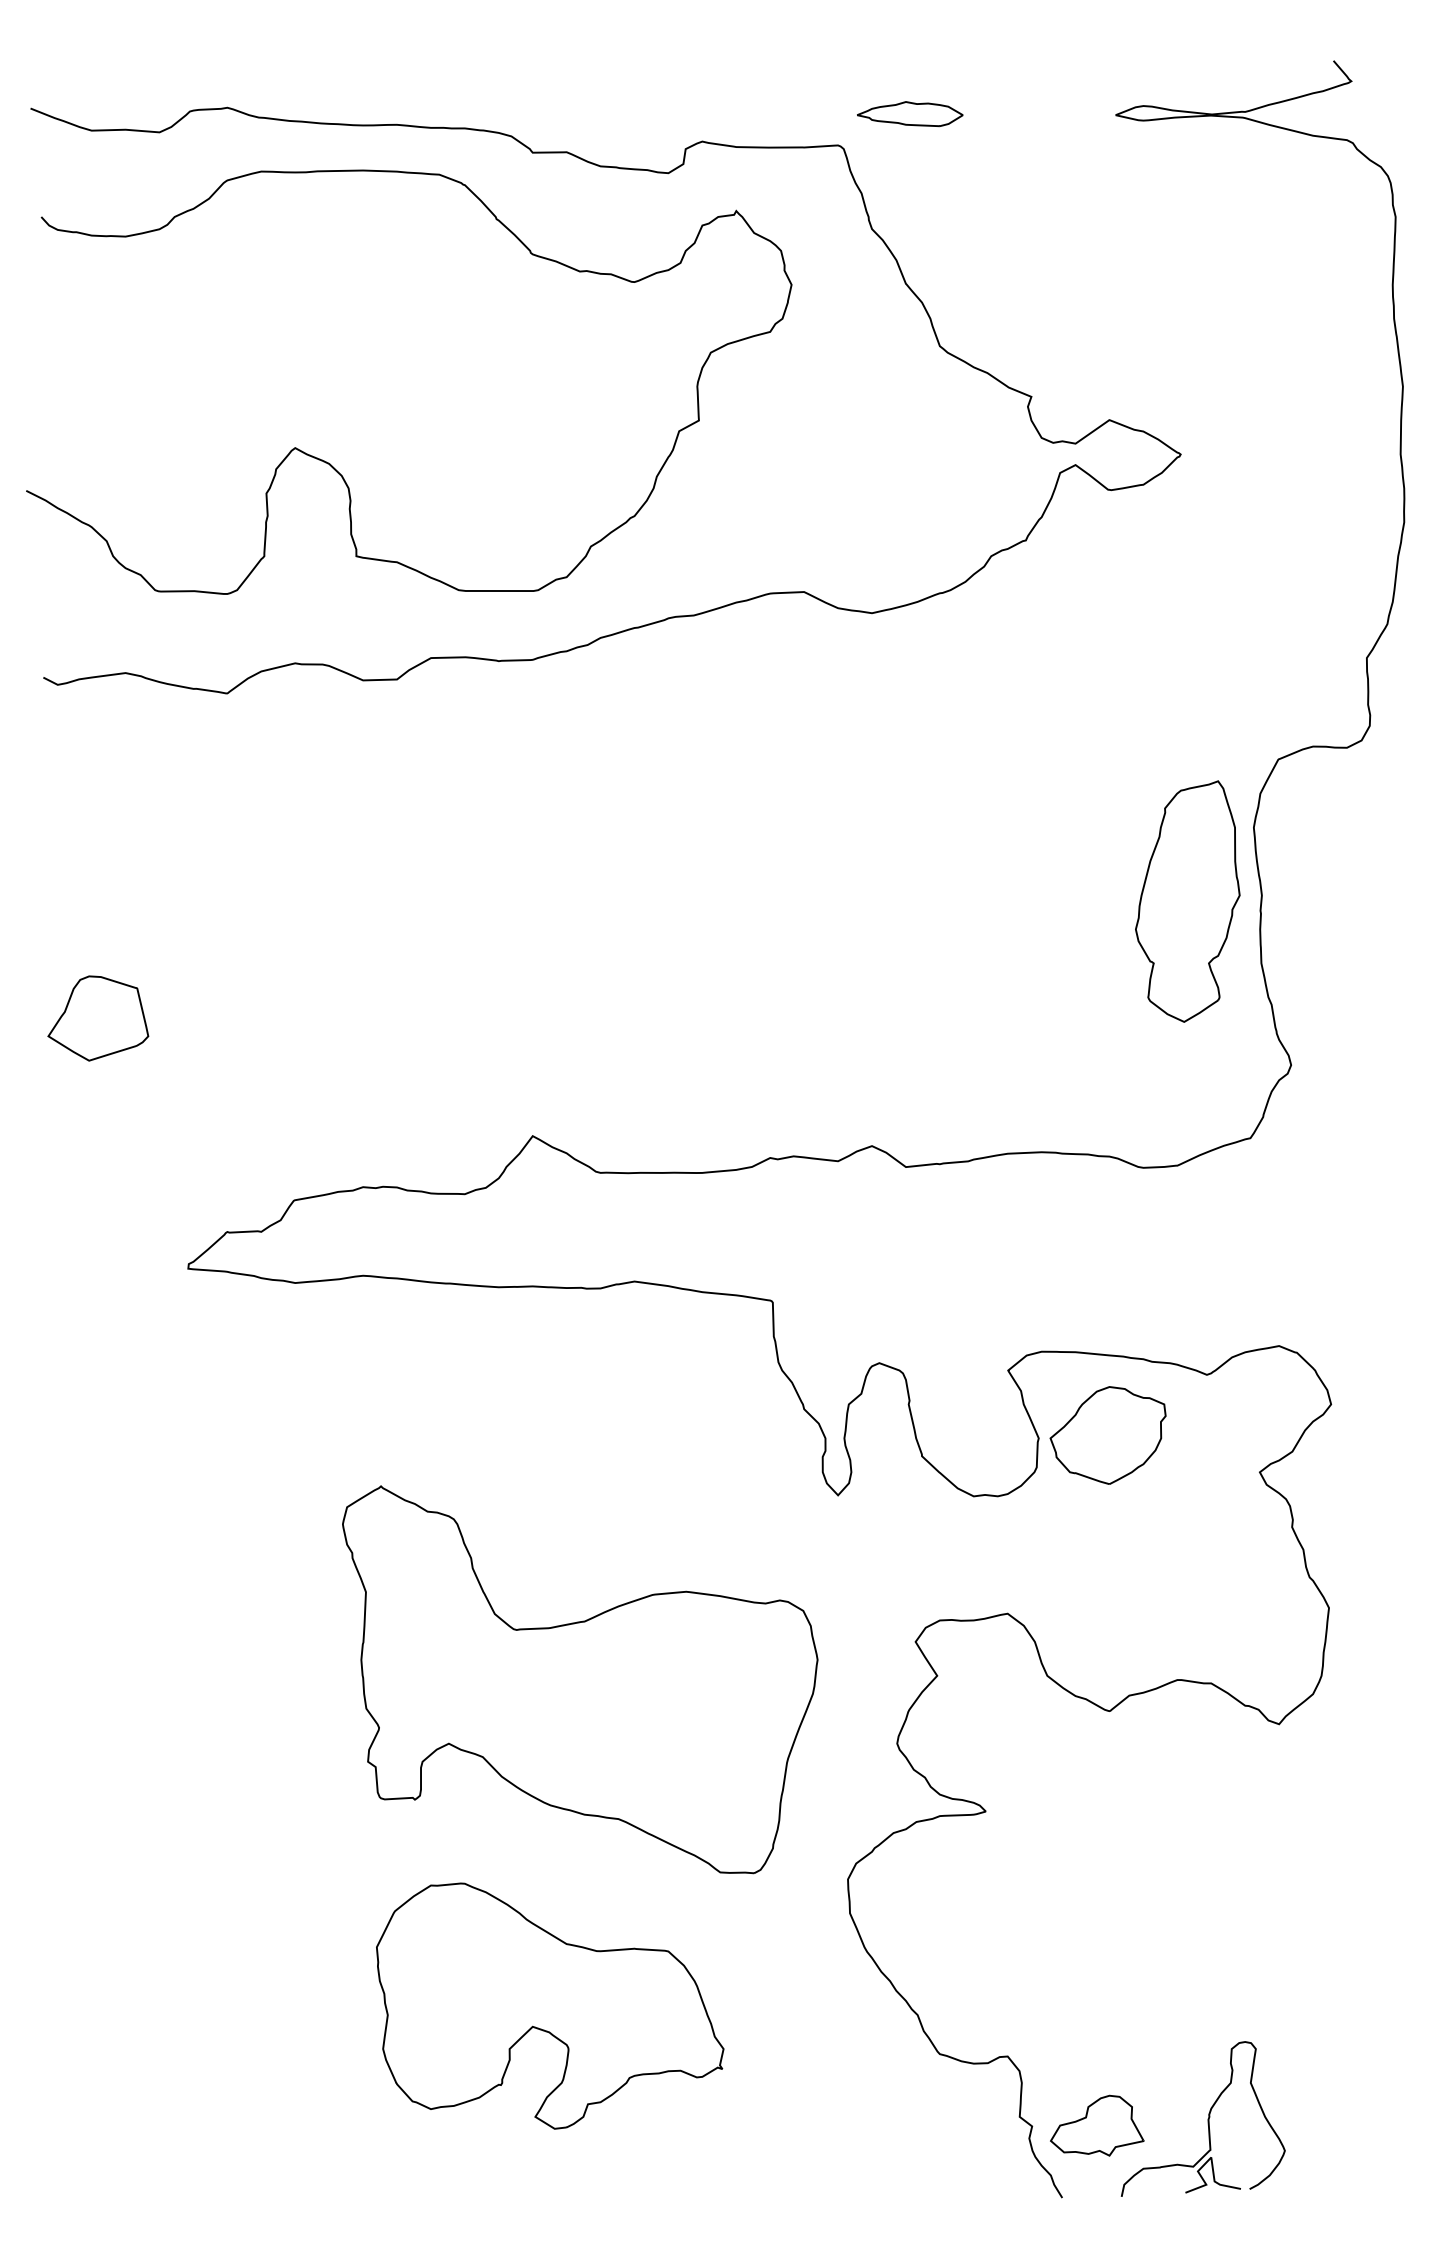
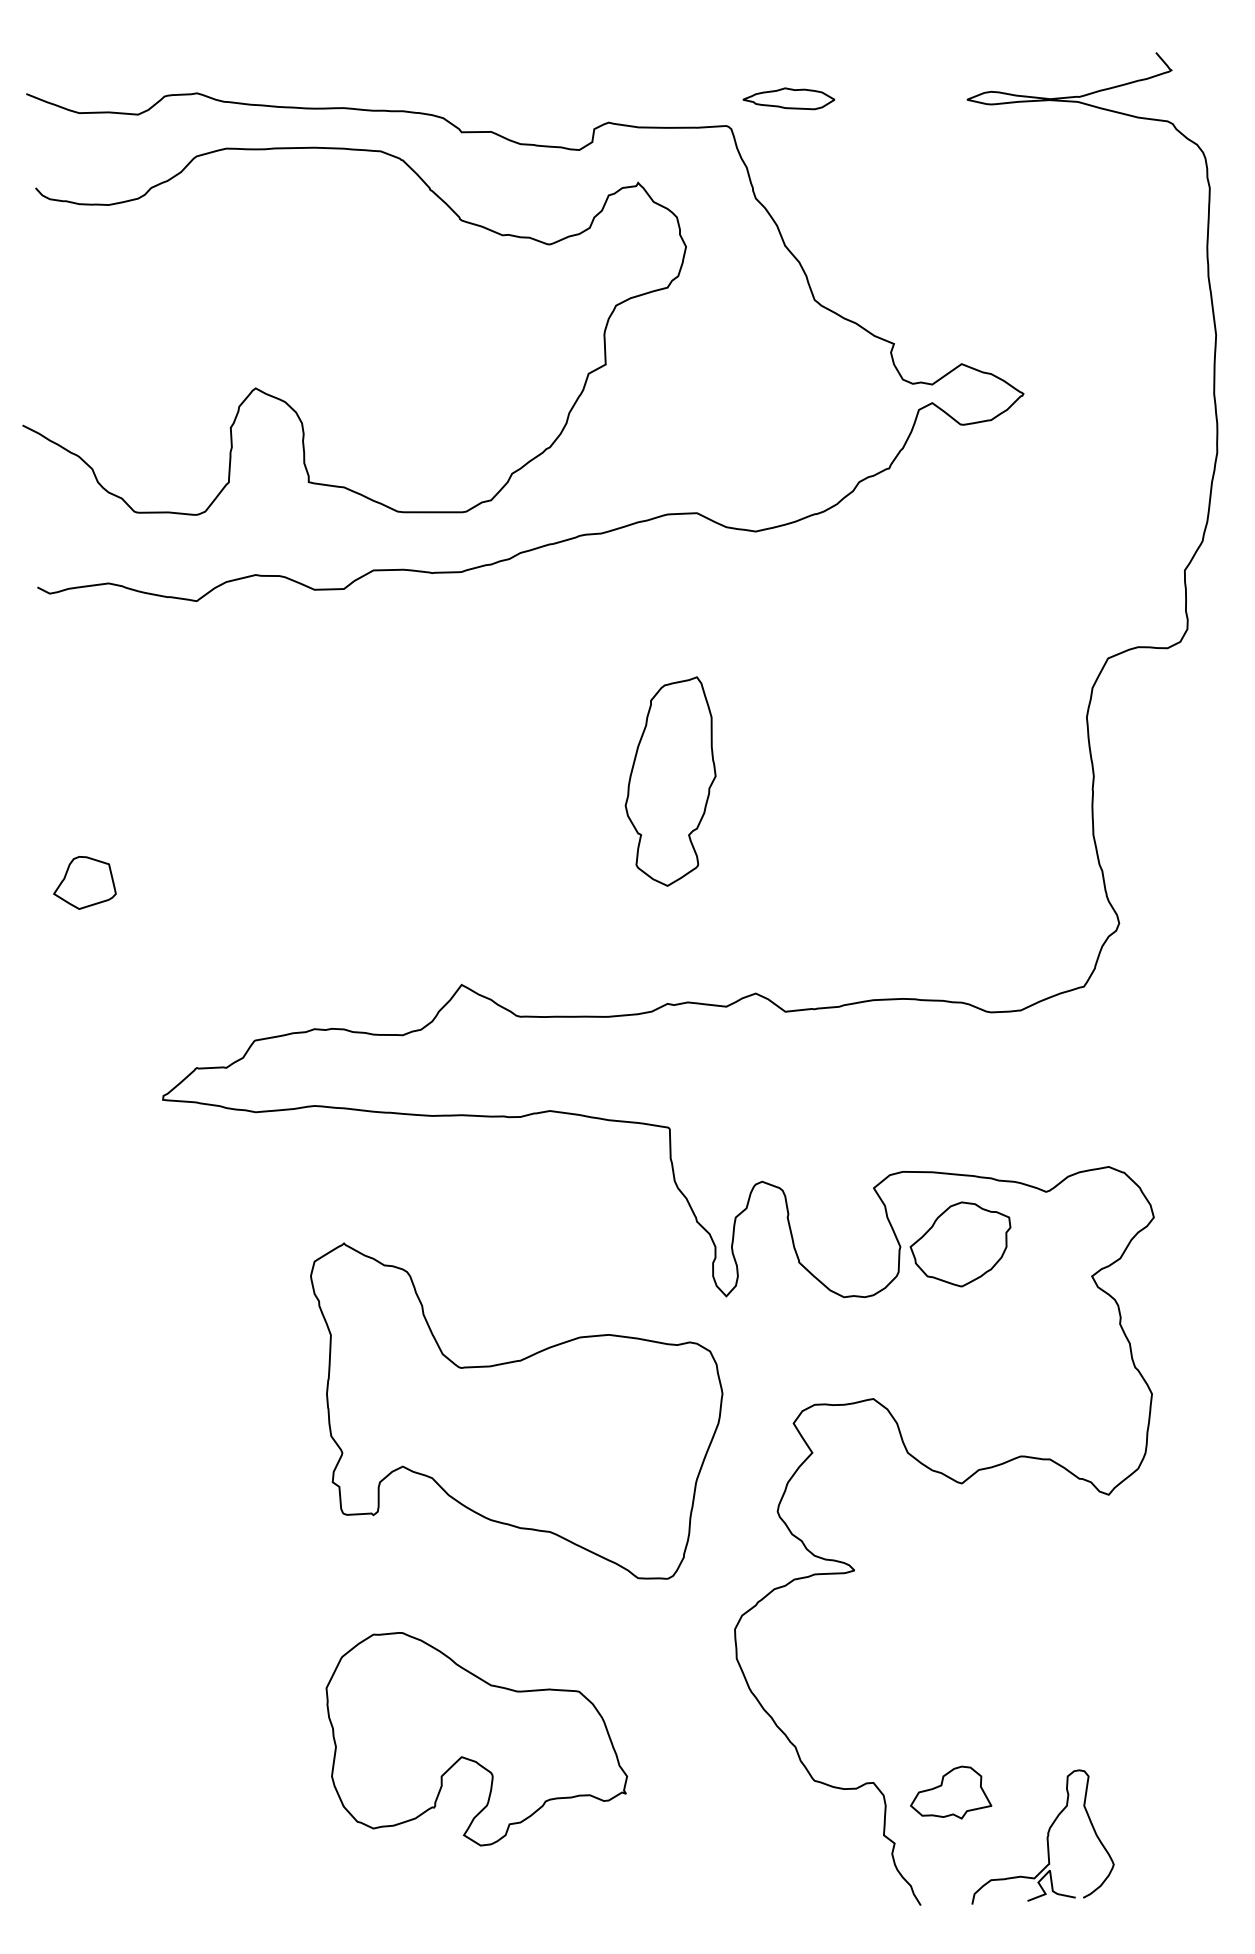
part: (1187, 901) -> (670, 781), moved
part: (97, 1018) -> (84, 882), size x0.71
part: (580, 1679) -> (516, 1410), moved
part: (1097, 2125) -> (951, 1792), moved

